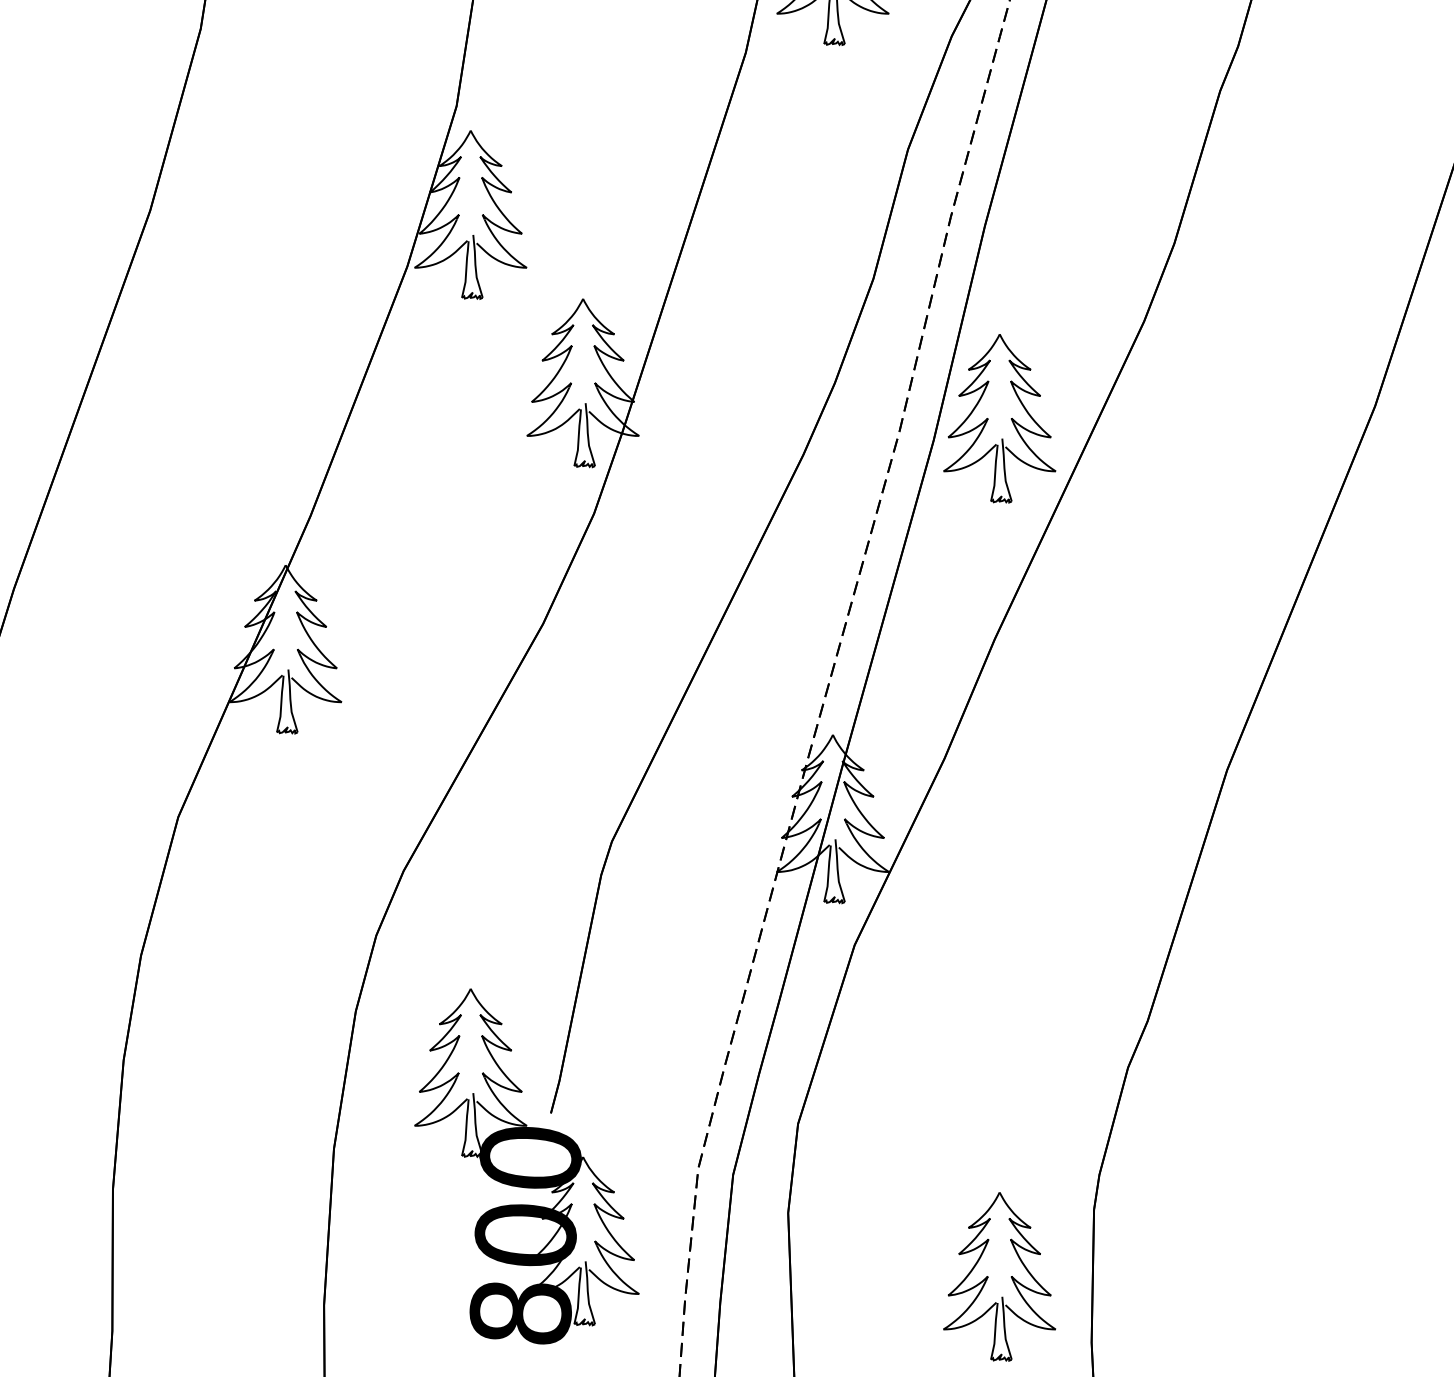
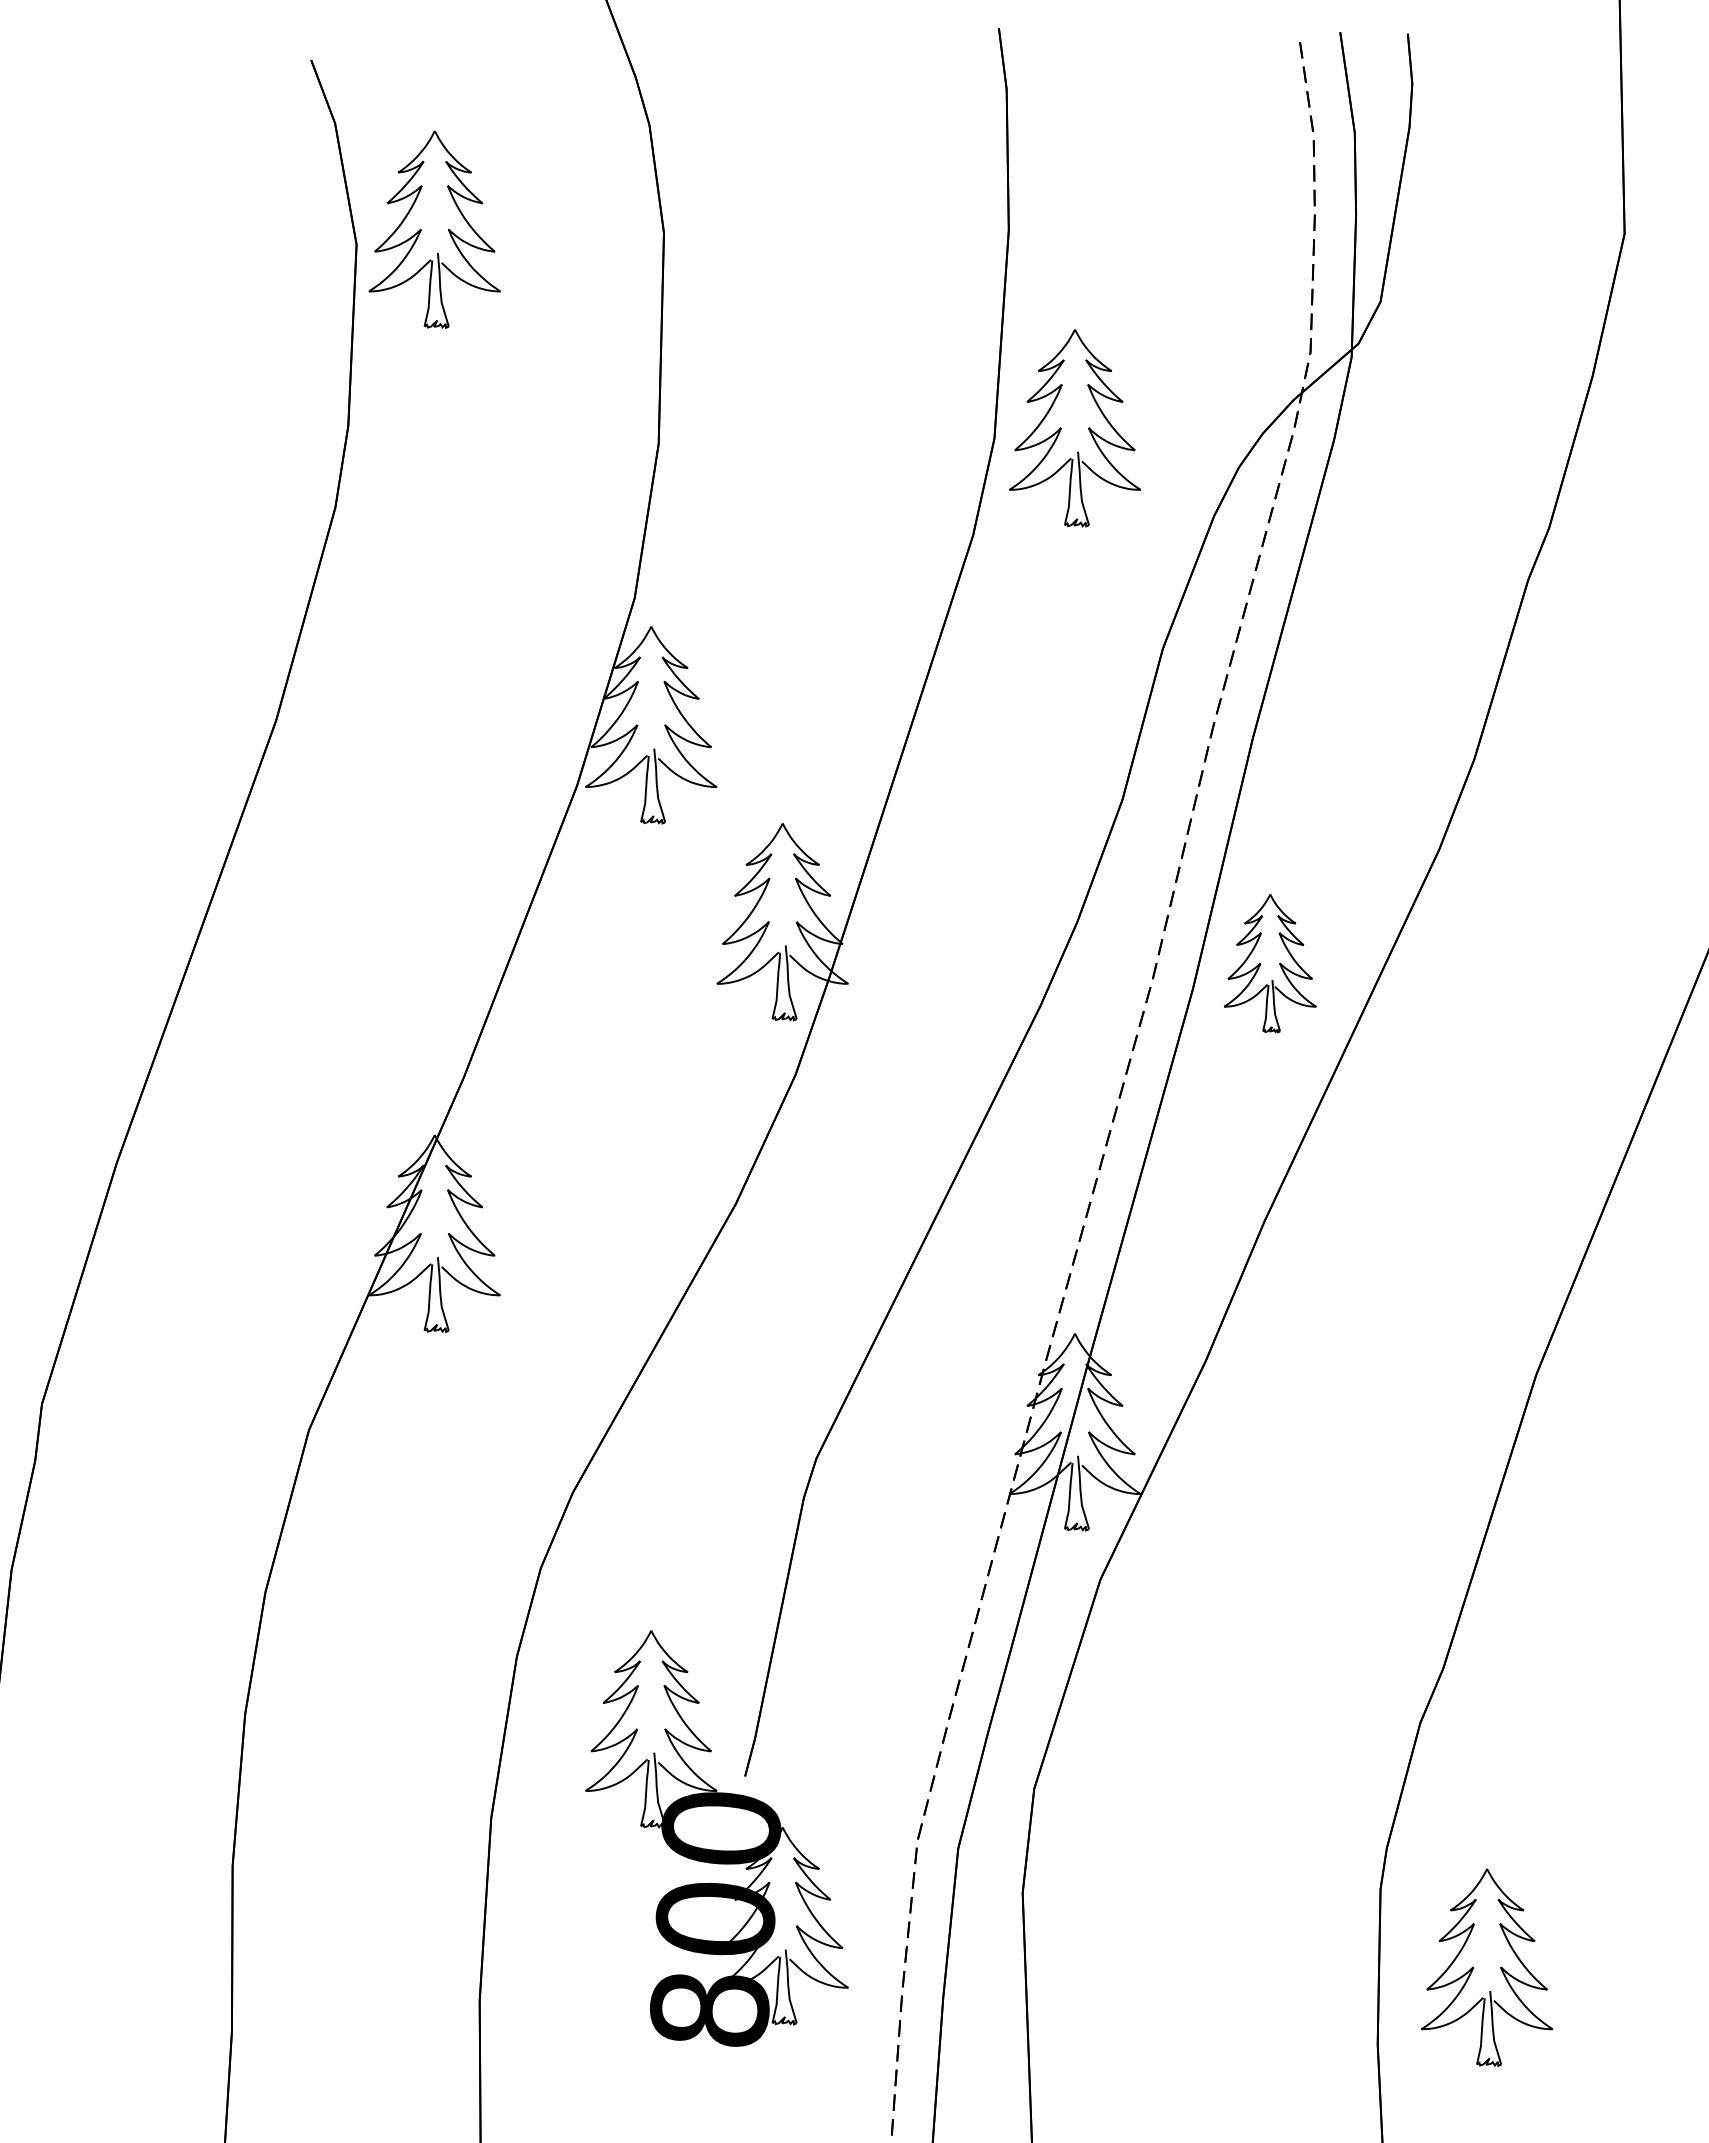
part: (1000, 418) -> (1270, 963), size x0.7
part: (1000, 1276) -> (1487, 1967), moved

